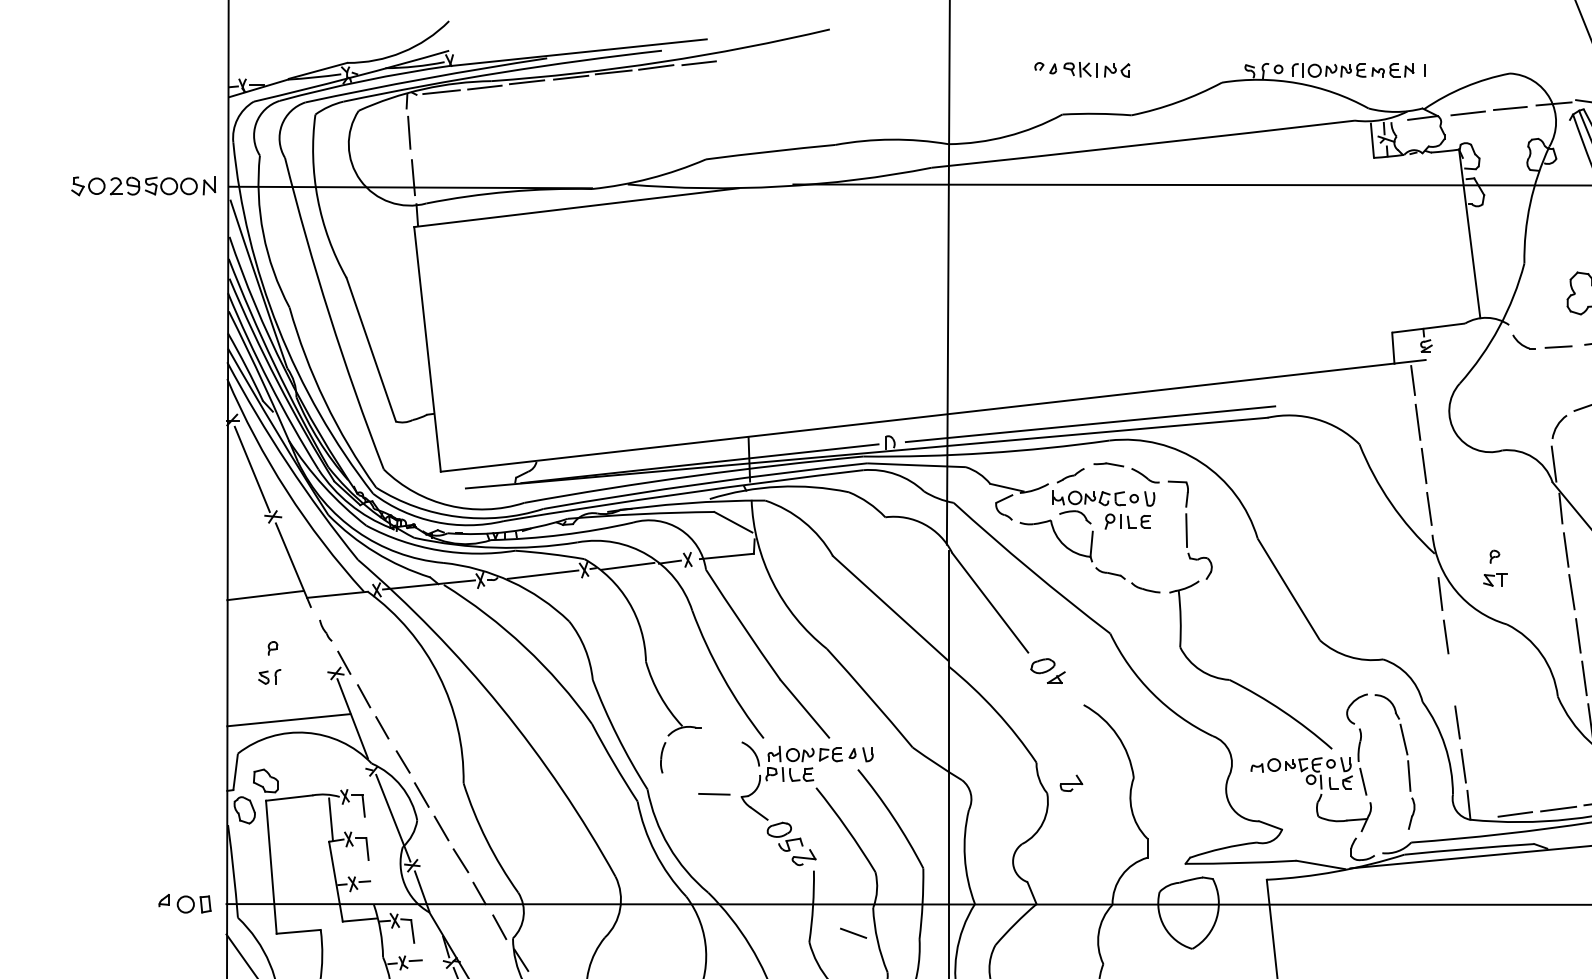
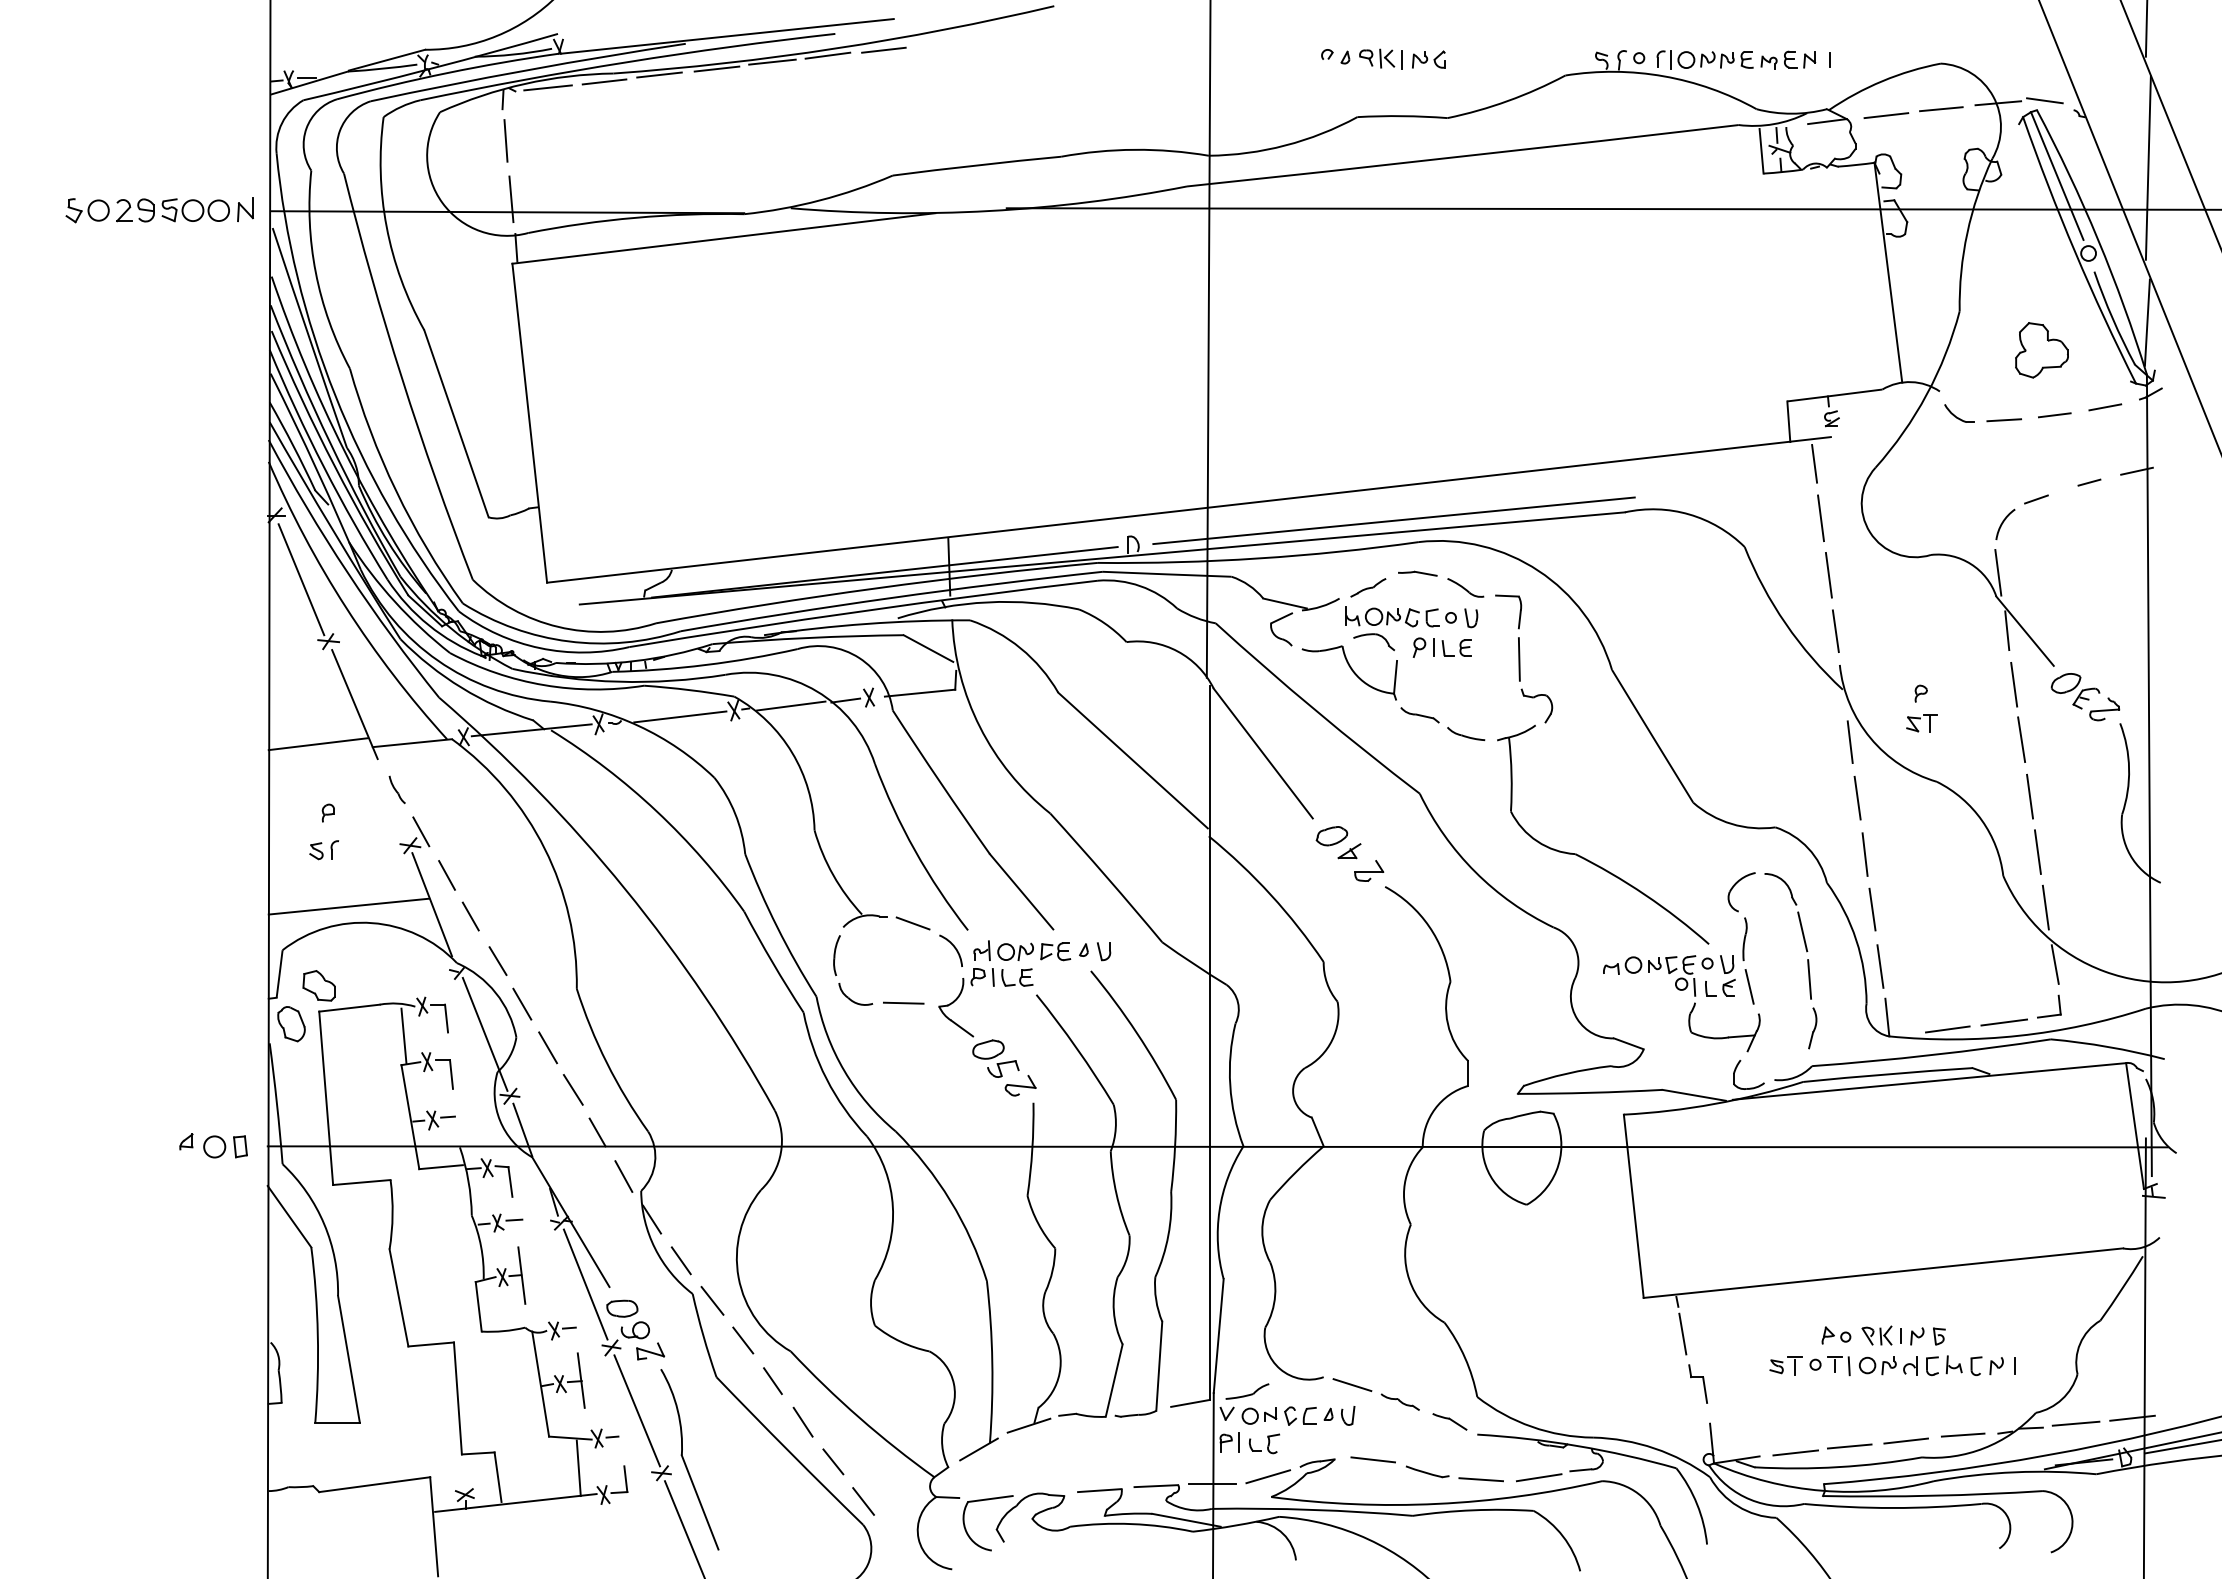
line: (1451, 680) -> (1864, 854), added
part: (1071, 783) -> (1369, 870), moved
part: (675, 792) -> (853, 1000), added
line: (853, 933) -> (912, 923), moved

